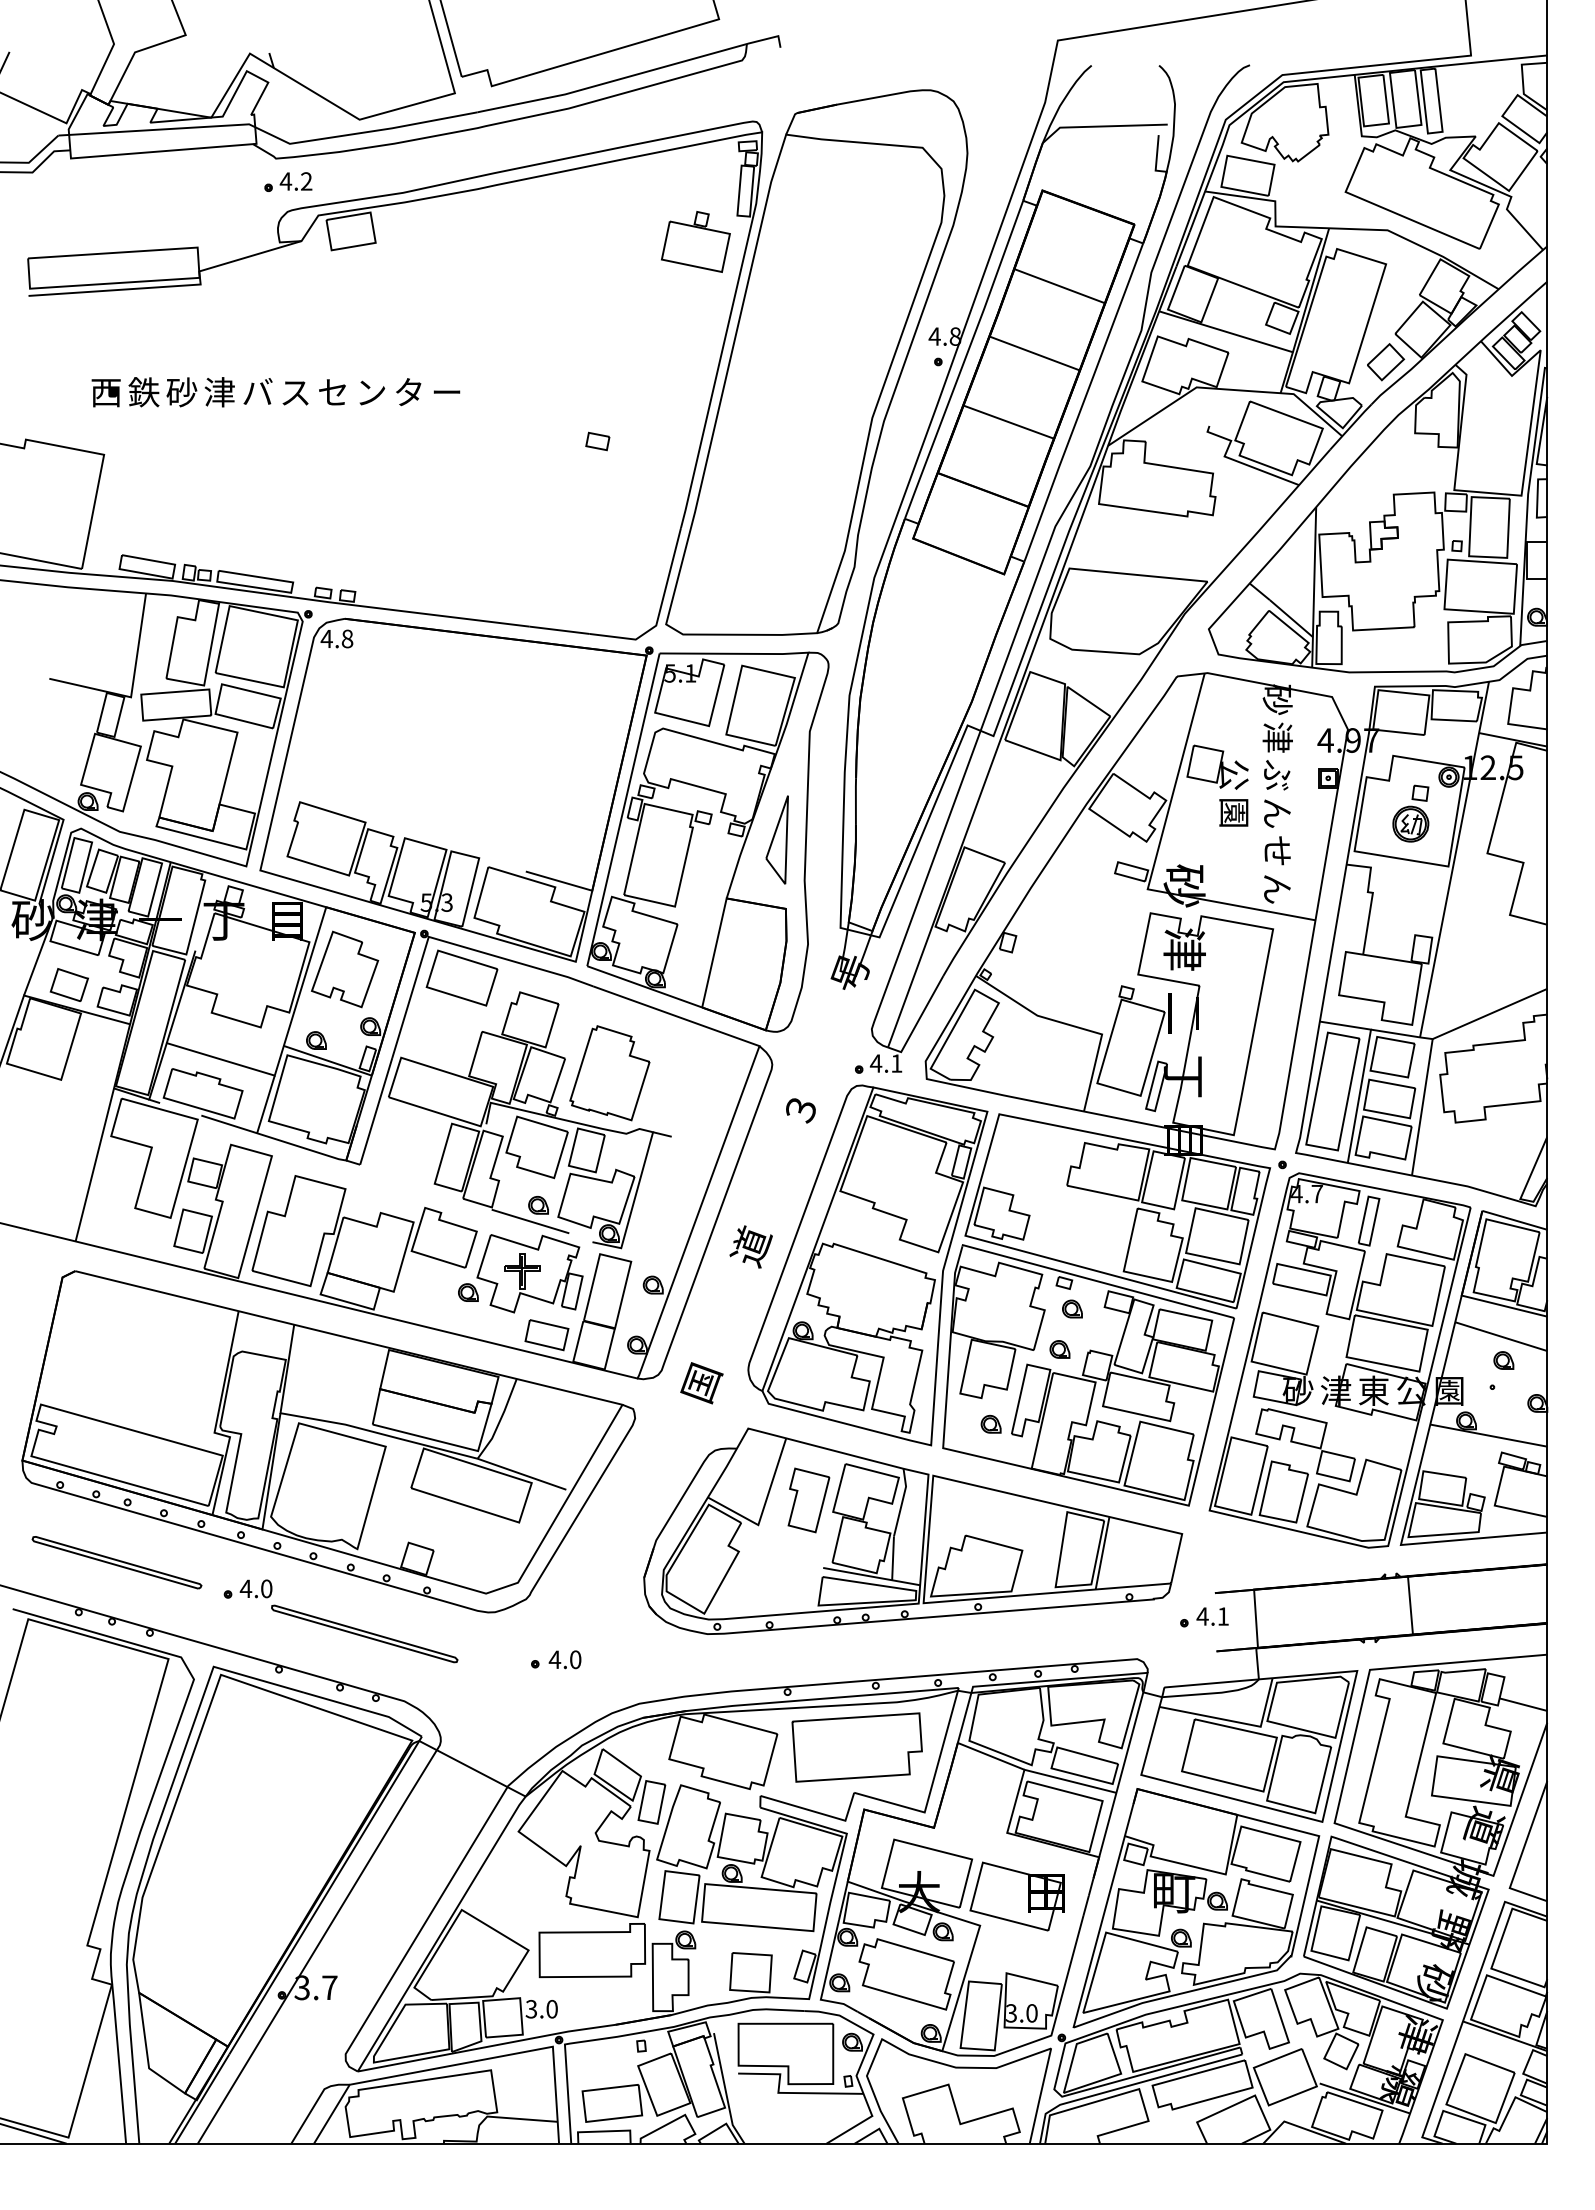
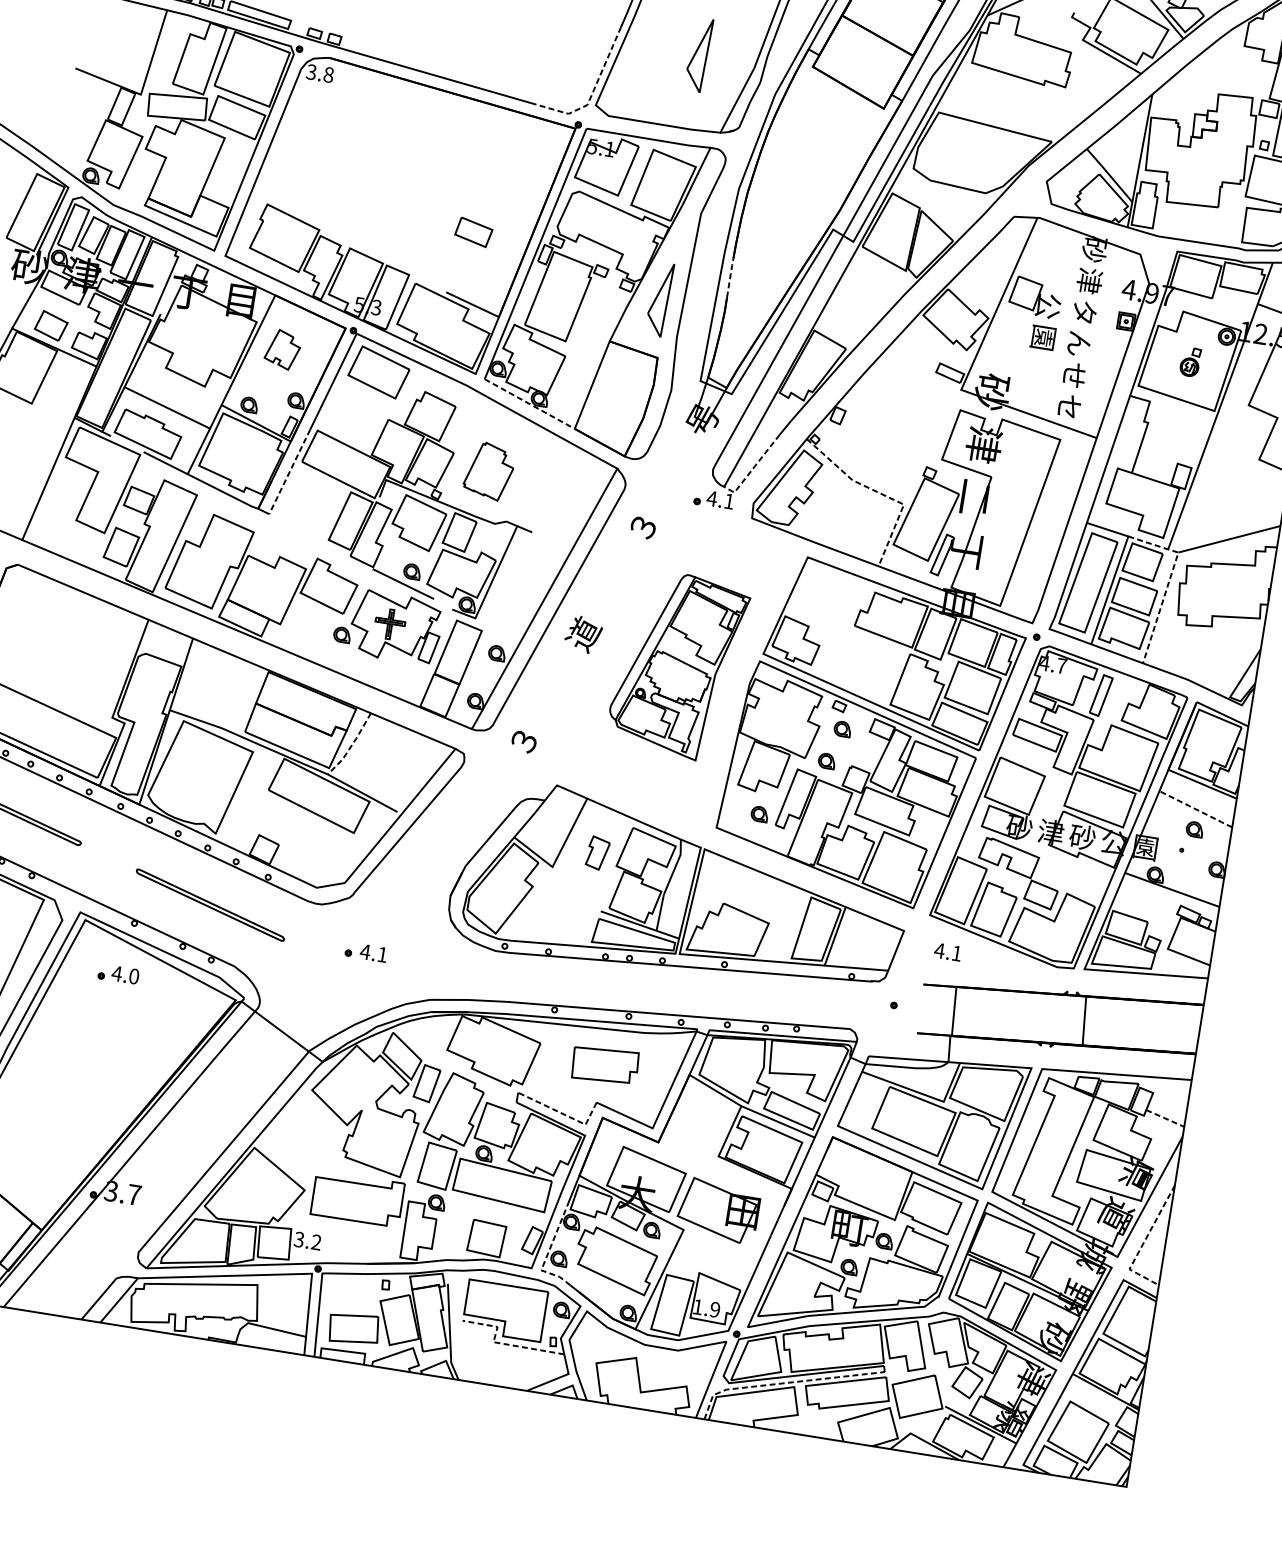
part: (776, 545) -> (698, 54), added
line: (659, 613) -> (591, 95), solid -> dashed
text: (326, 638) -> (311, 71), 4.8 -> 3.8
text: (1277, 775) -> (1084, 312), ぶ -> タ
line: (855, 800) -> (729, 277), solid -> dashed
part: (1410, 813) -> (1190, 361), size x0.6
text: (1277, 888) -> (1069, 406), ん -> セ
part: (345, 969) -> (283, 349), size x0.6
line: (645, 987) -> (530, 404), solid -> dashed
line: (918, 1019) -> (753, 467), solid -> dashed
line: (1072, 1025) -> (880, 493), solid -> dashed
part: (609, 1073) -> (488, 471), size x0.7
line: (1427, 1075) -> (1169, 582), solid -> dashed
line: (376, 1111) -> (289, 472), solid -> dashed
part: (867, 1265) -> (677, 665), size x0.6
part: (546, 1335) -> (473, 232), moved
line: (1501, 1336) -> (1196, 809), solid -> dashed
text: (701, 1383) -> (524, 741), 国 -> ３
text: (1373, 1390) -> (1082, 837), 東 -> 砂
line: (500, 1420) -> (351, 745), solid -> dashed
part: (808, 1500) -> (597, 853), size x0.6
part: (247, 1588) -> (118, 973), moved
text: (1212, 1616) -> (947, 952), moved
text: (575, 1659) -> (382, 954), 4.0 -> 4.1
line: (1523, 1704) -> (1165, 1118), solid -> dashed
part: (856, 1747) -> (604, 1065), size x0.6
line: (817, 1812) -> (563, 1114), solid -> dashed
line: (1521, 1854) -> (1143, 1242), solid -> dashed
line: (825, 1980) -> (547, 1254), solid -> dashed
text: (551, 2009) -> (315, 1242), 3.0 -> 3.2
text: (1021, 2013) -> (706, 1308), 3.0 -> 1.9
line: (1127, 2086) -> (784, 1383), solid -> dashed
line: (789, 2092) -> (502, 1343), solid -> dashed

